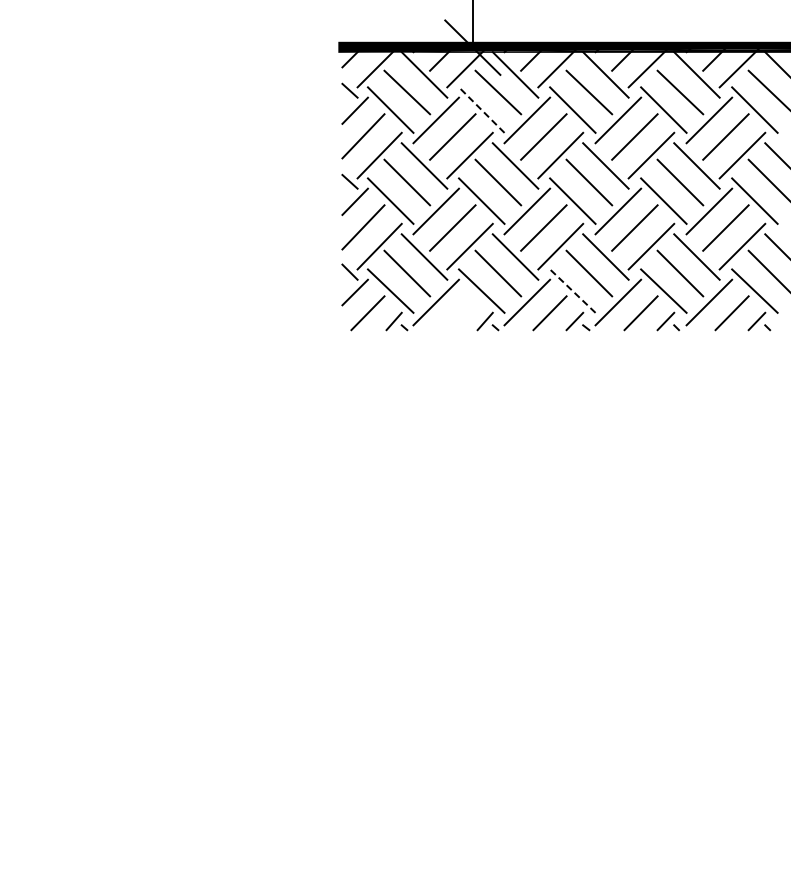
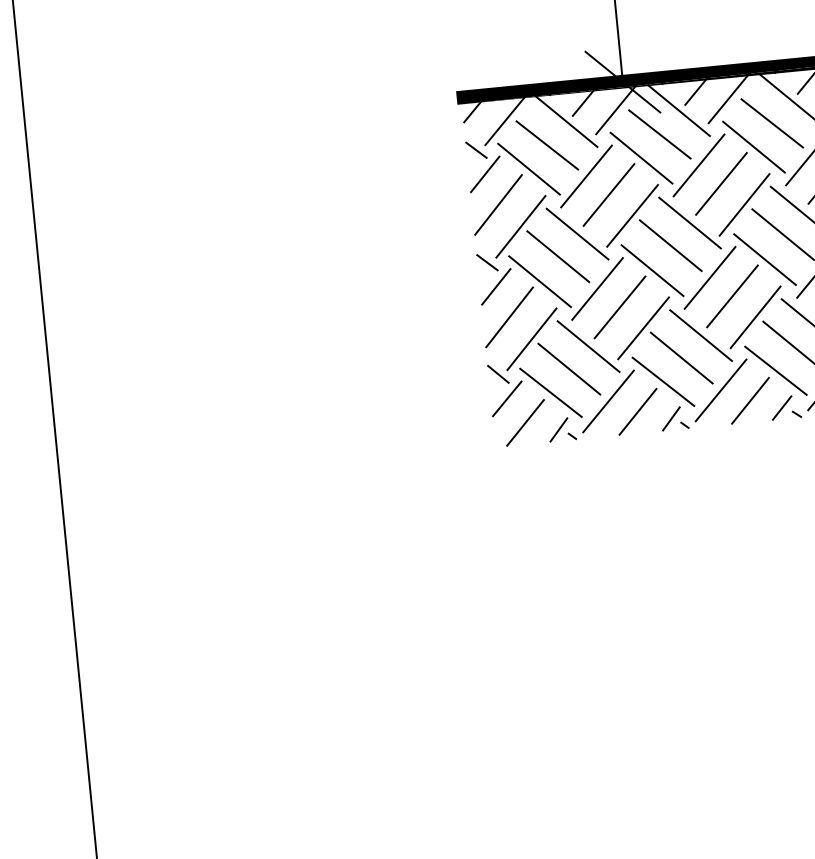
line: (481, 109) -> (641, 157), dashed -> solid
line: (572, 290) -> (775, 370), dashed -> solid
line: (458, 313) -> (637, 412), added

